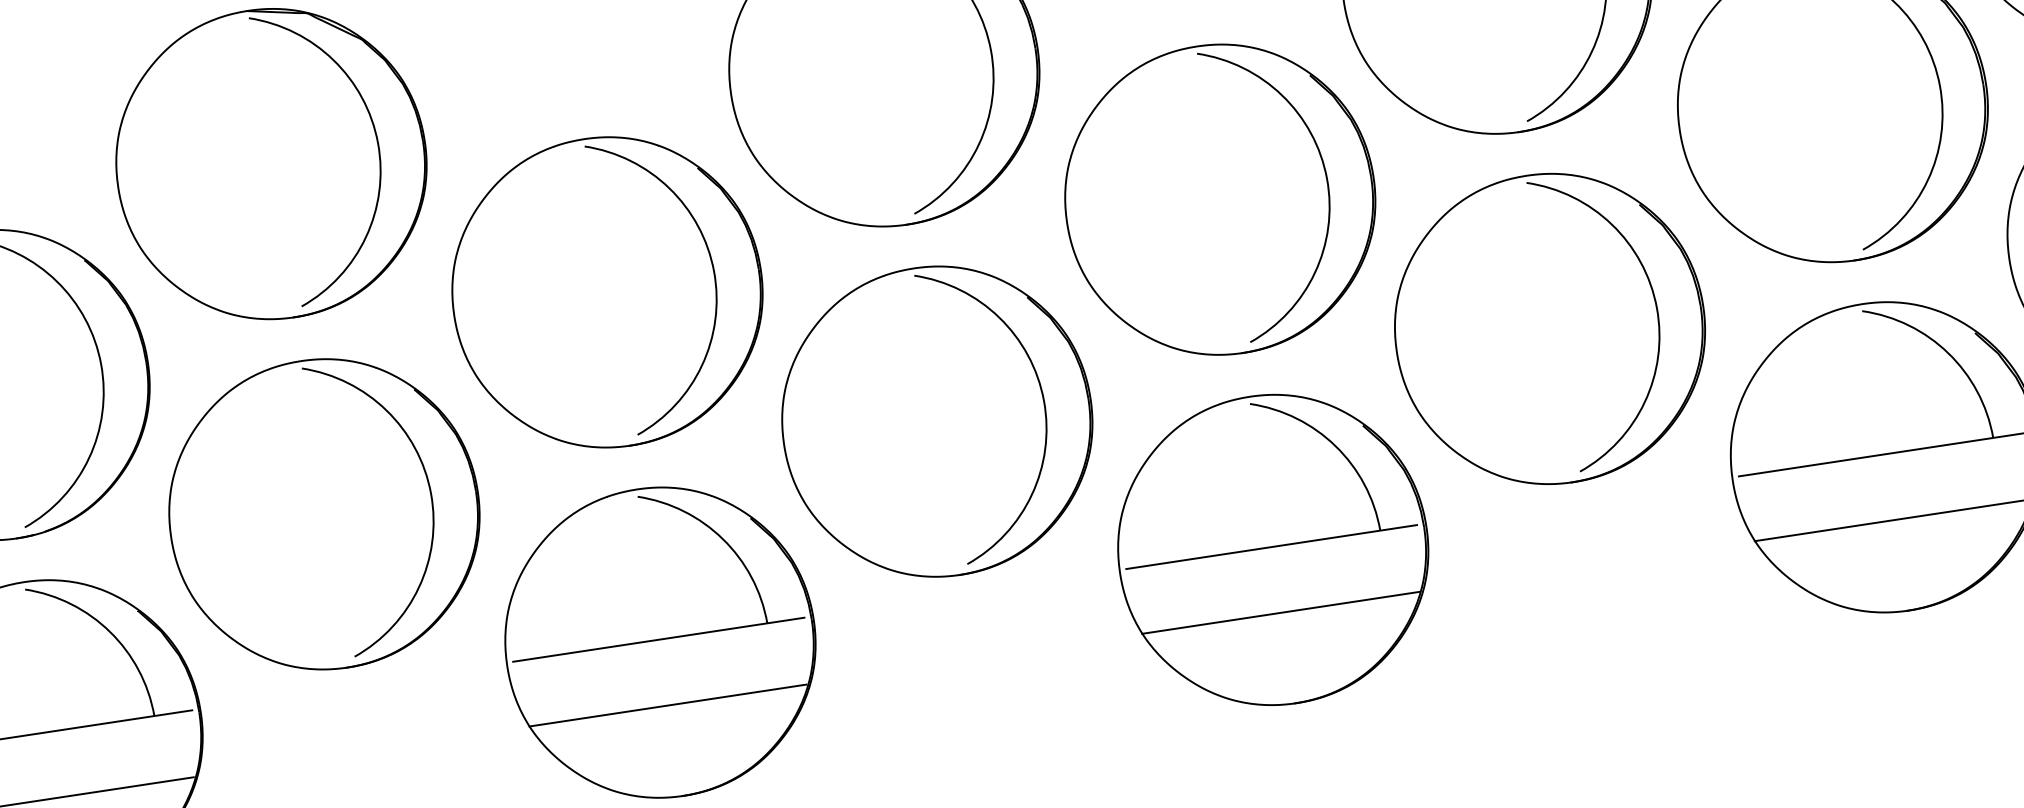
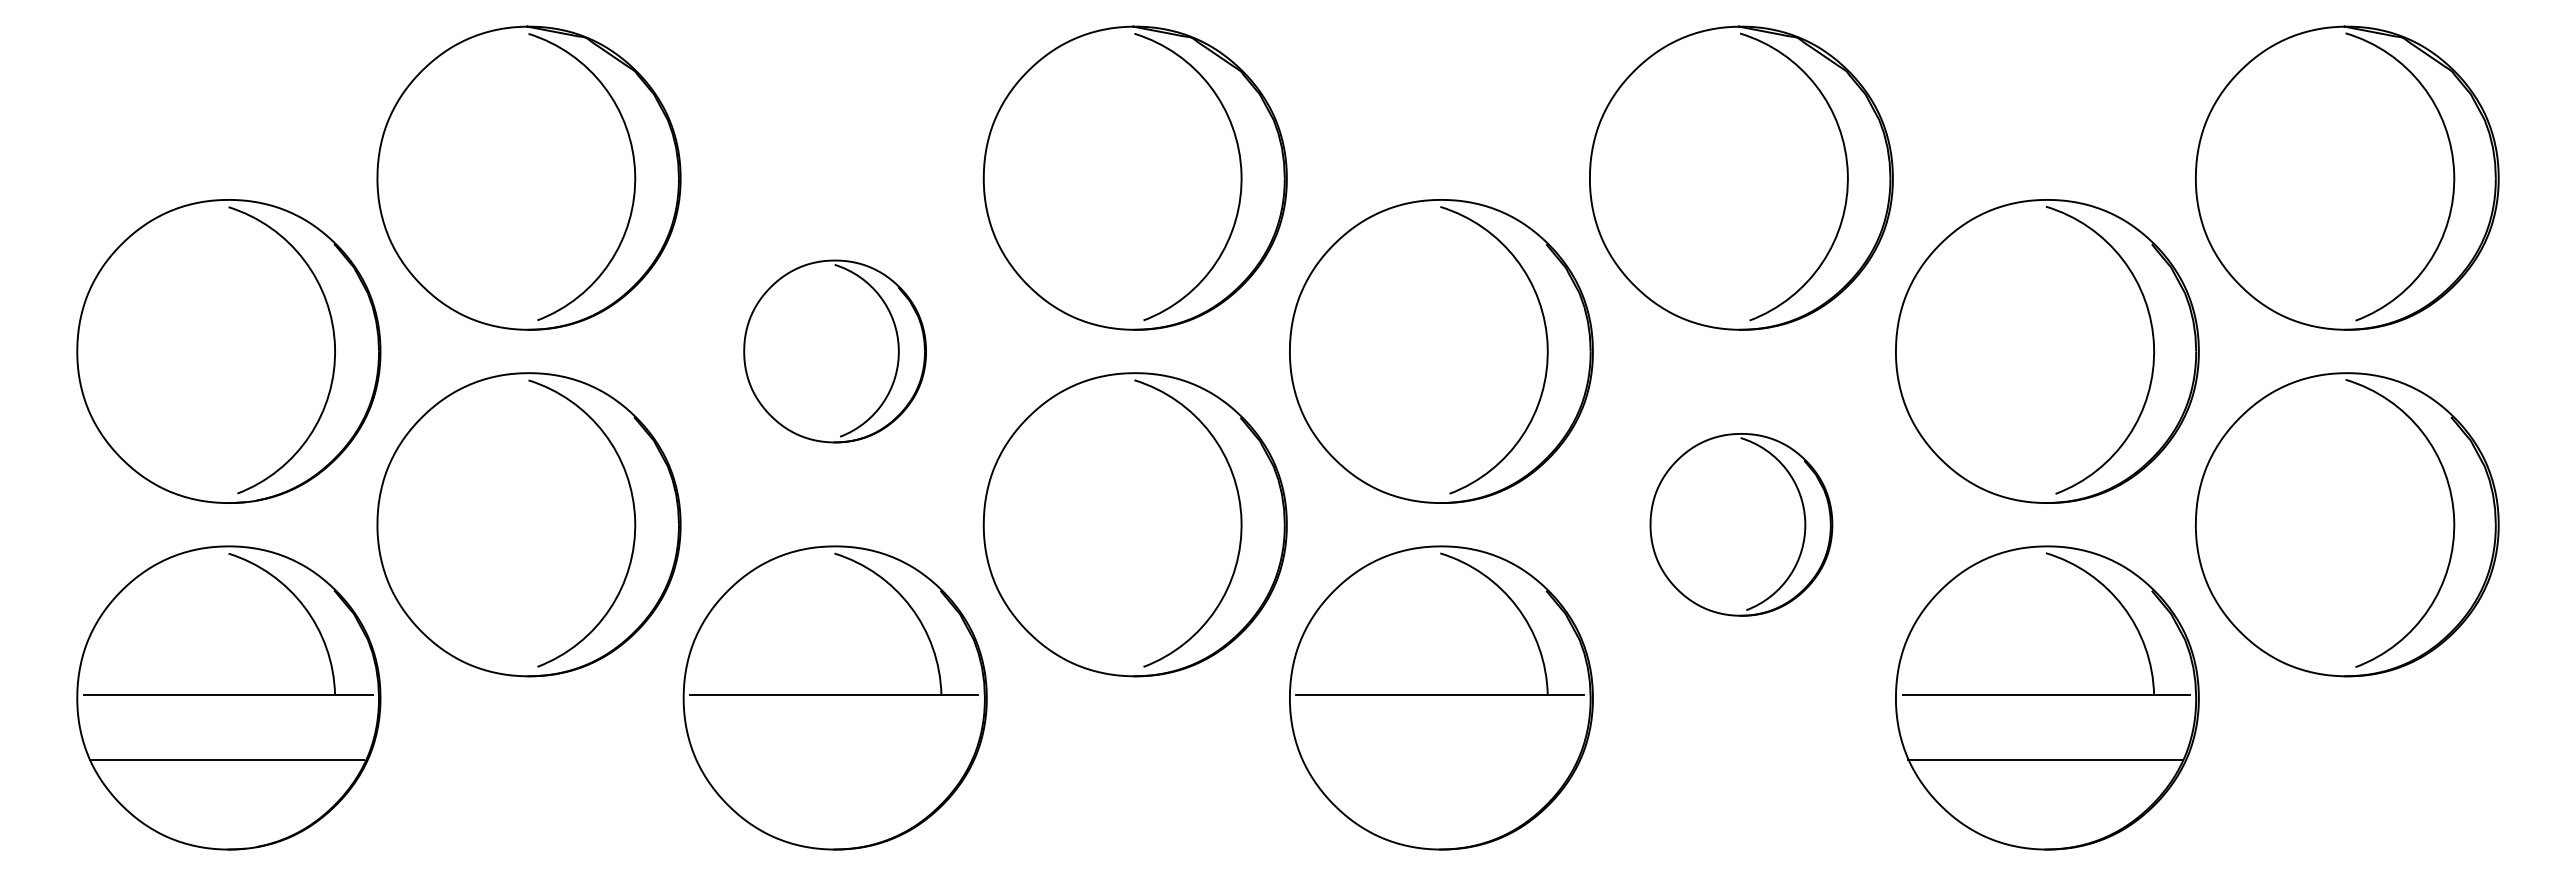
part: (606, 292) -> (834, 351), size x0.6
part: (1550, 328) -> (1741, 524), size x0.6
line: (1280, 612) -> (1439, 759), removed
line: (668, 705) -> (833, 759), removed

